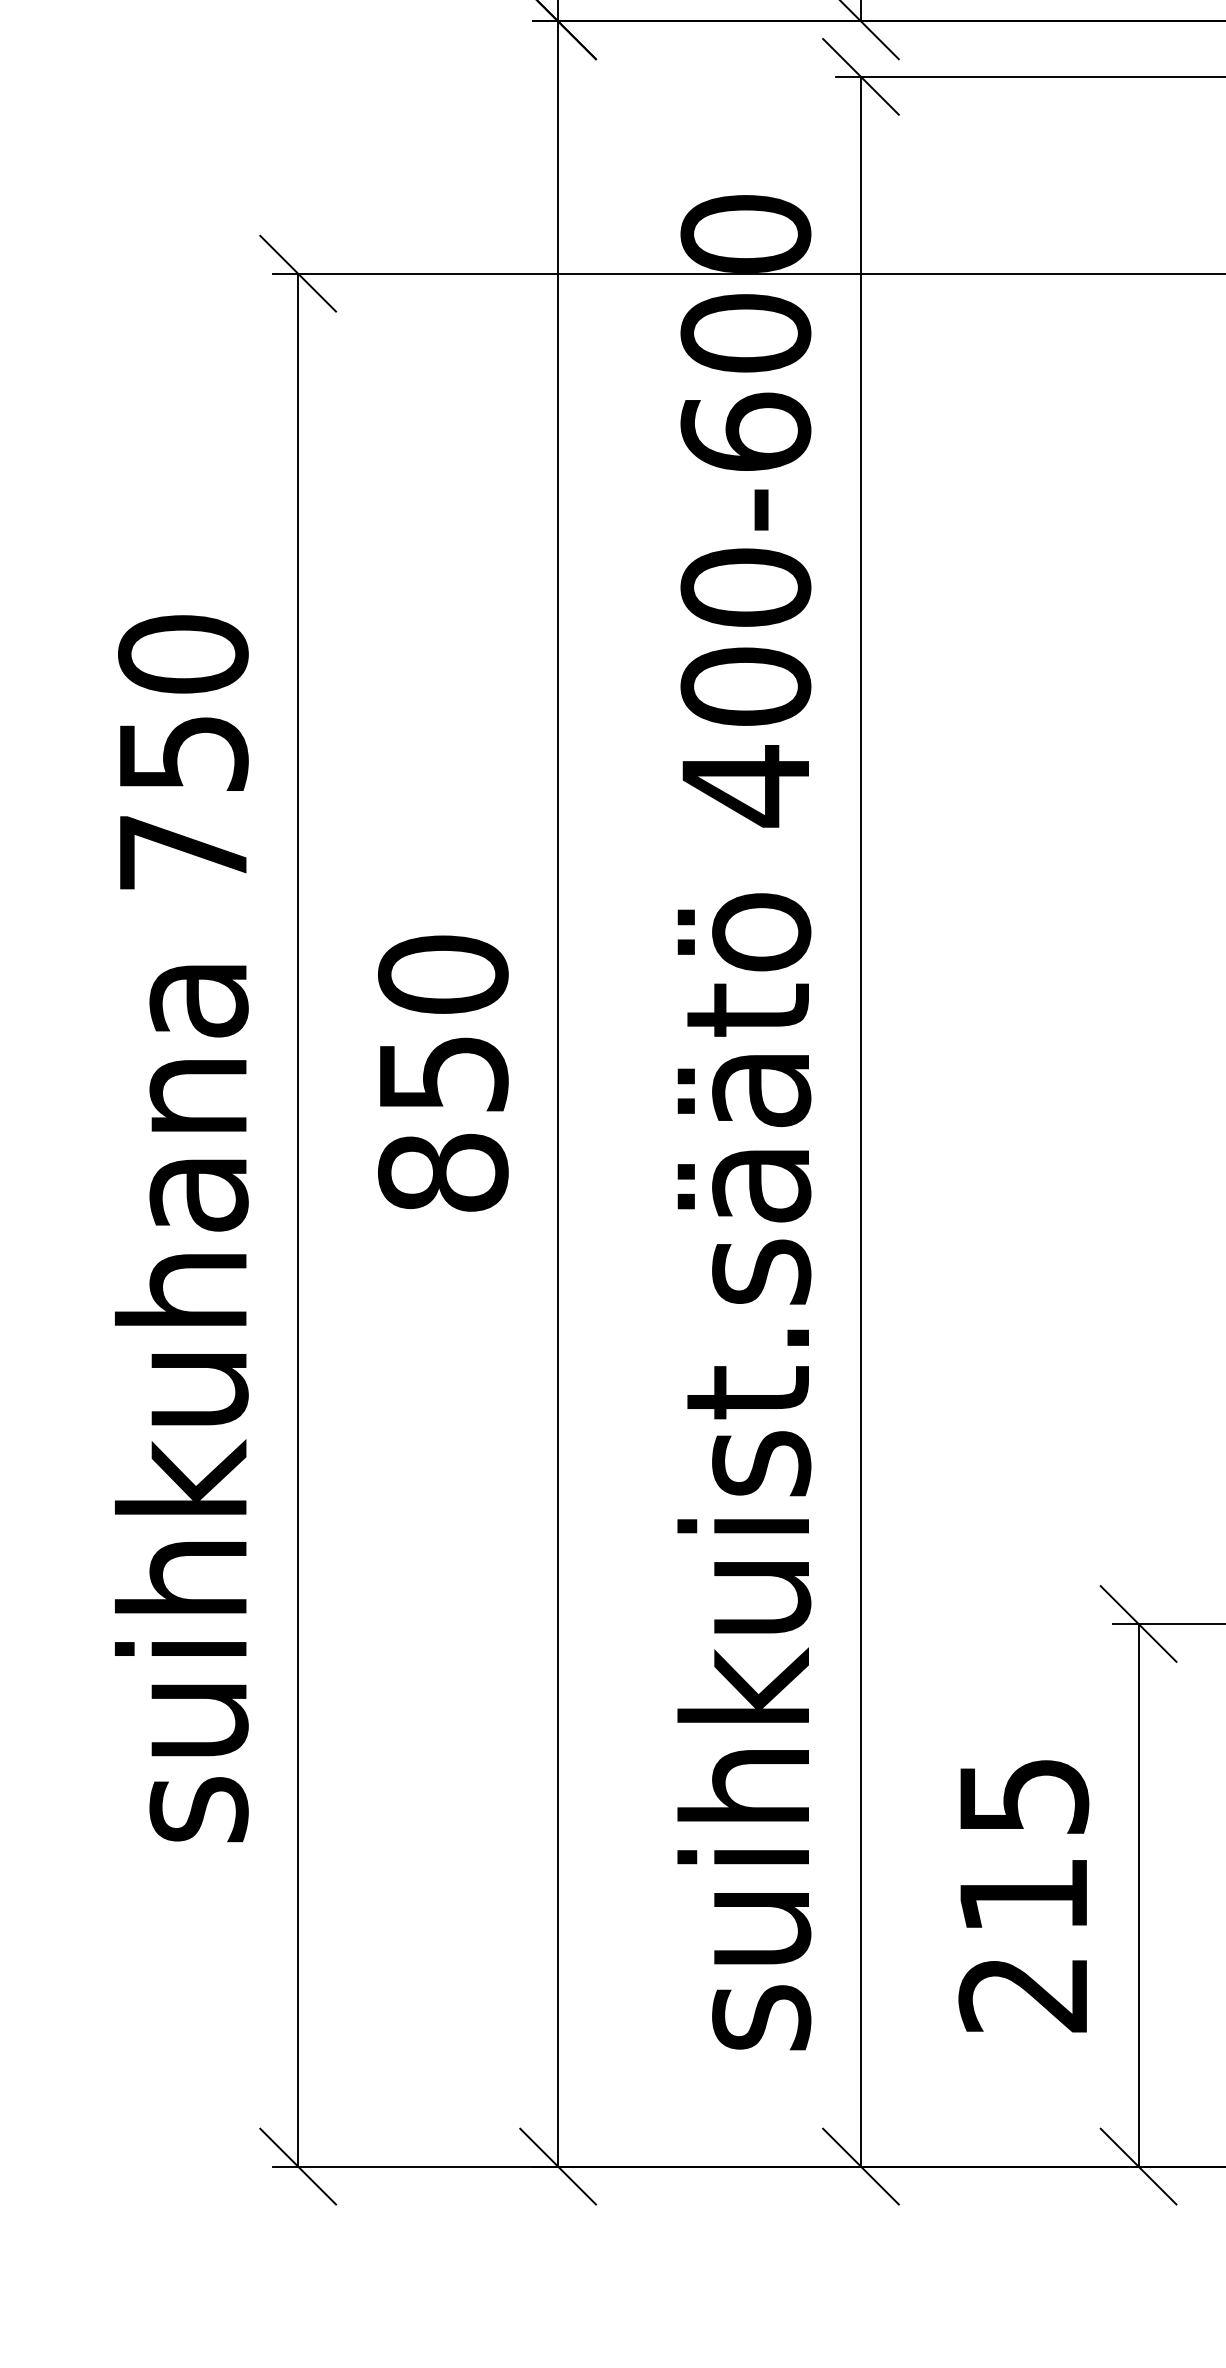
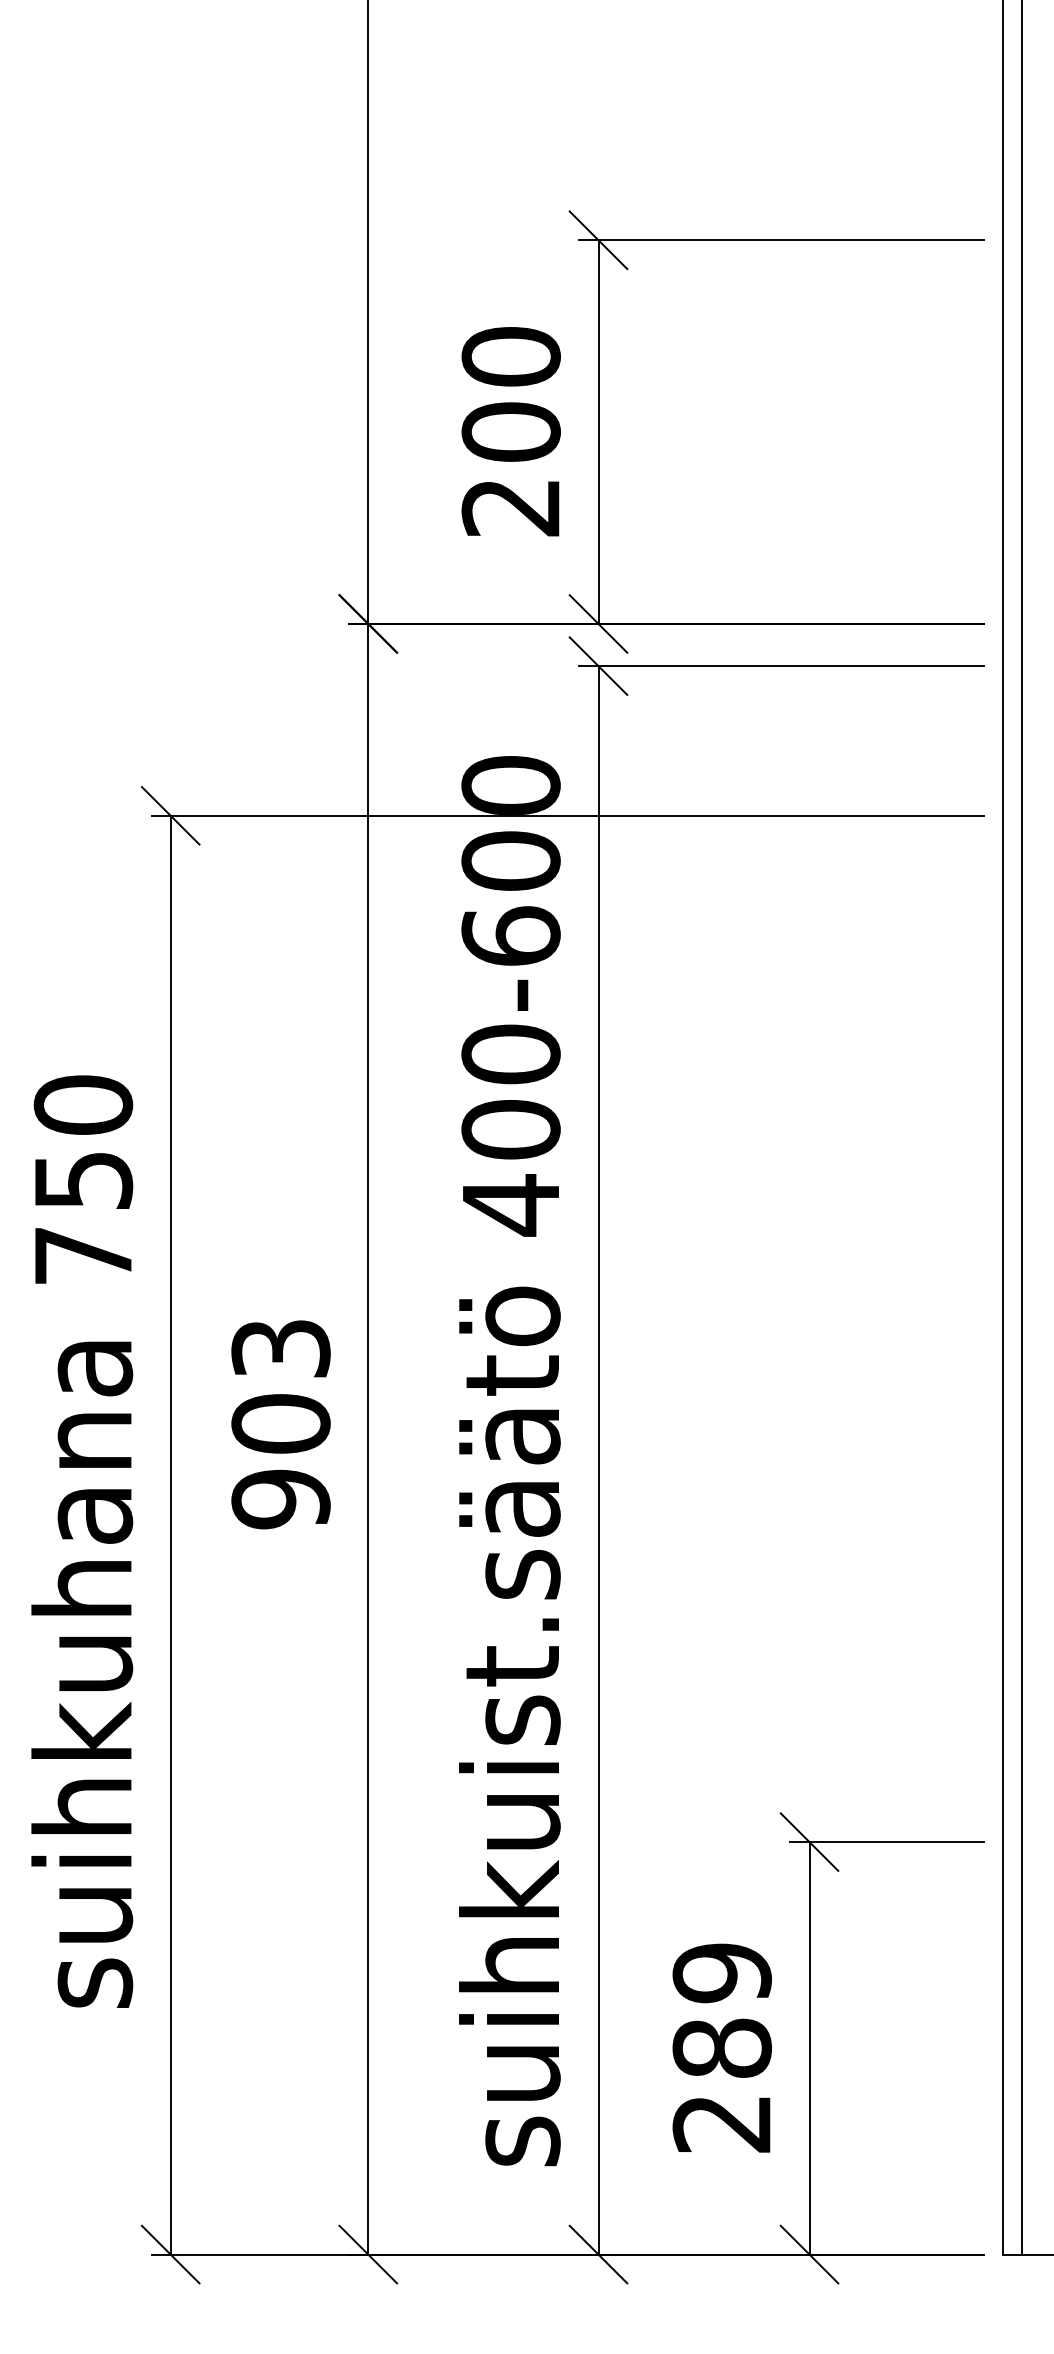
text: (442, 1073) -> (280, 1423), 850 -> 903
text: (1022, 1845) -> (721, 2010), 215 -> 289

